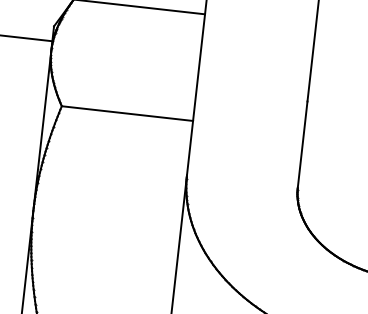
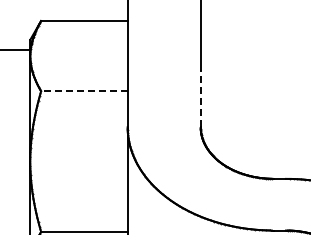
line: (126, 113) -> (83, 91), solid -> dashed
line: (302, 144) -> (200, 98), solid -> dashed

